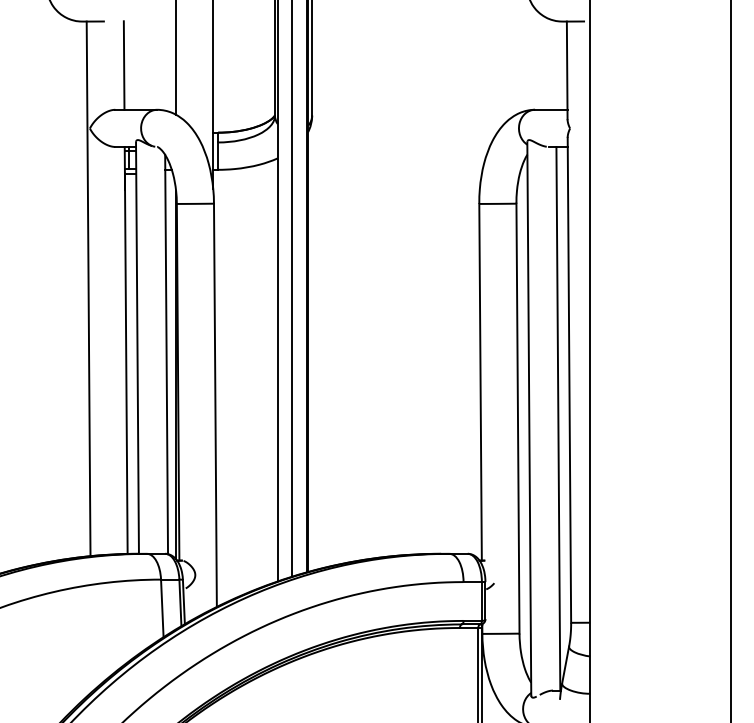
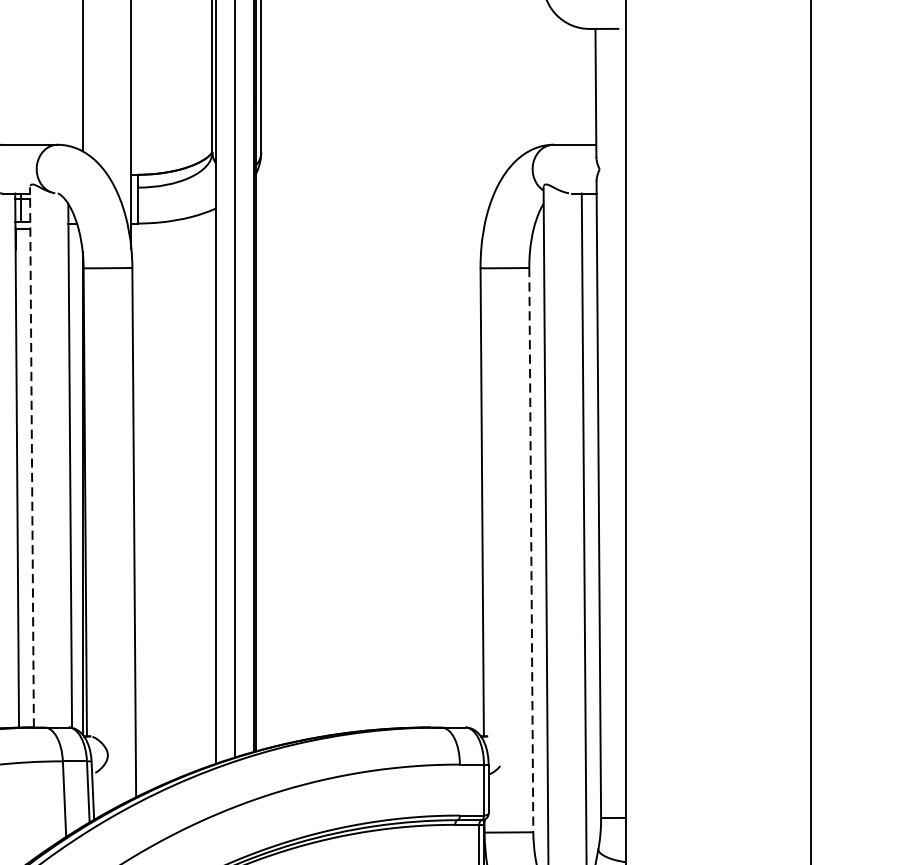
line: (123, 65) -> (13, 86), removed
line: (137, 347) -> (31, 456), solid -> dashed
line: (517, 418) -> (530, 549), solid -> dashed

